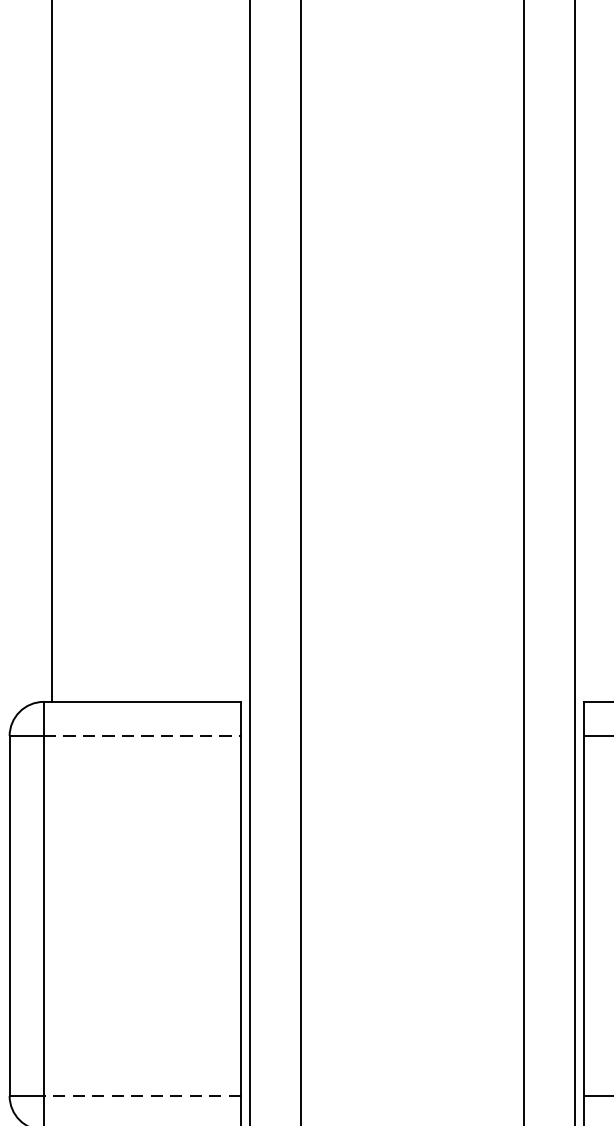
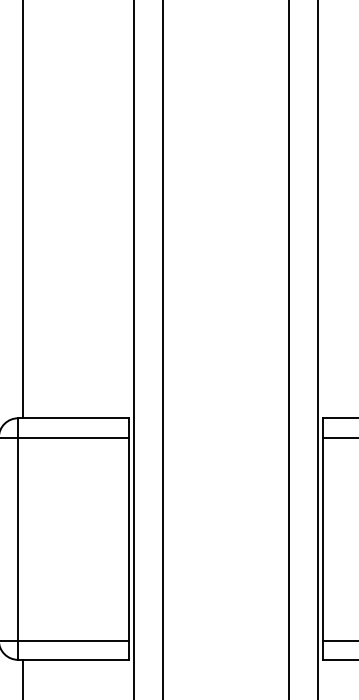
line: (141, 735) -> (73, 437), dashed -> solid
line: (141, 1095) -> (73, 640), dashed -> solid

